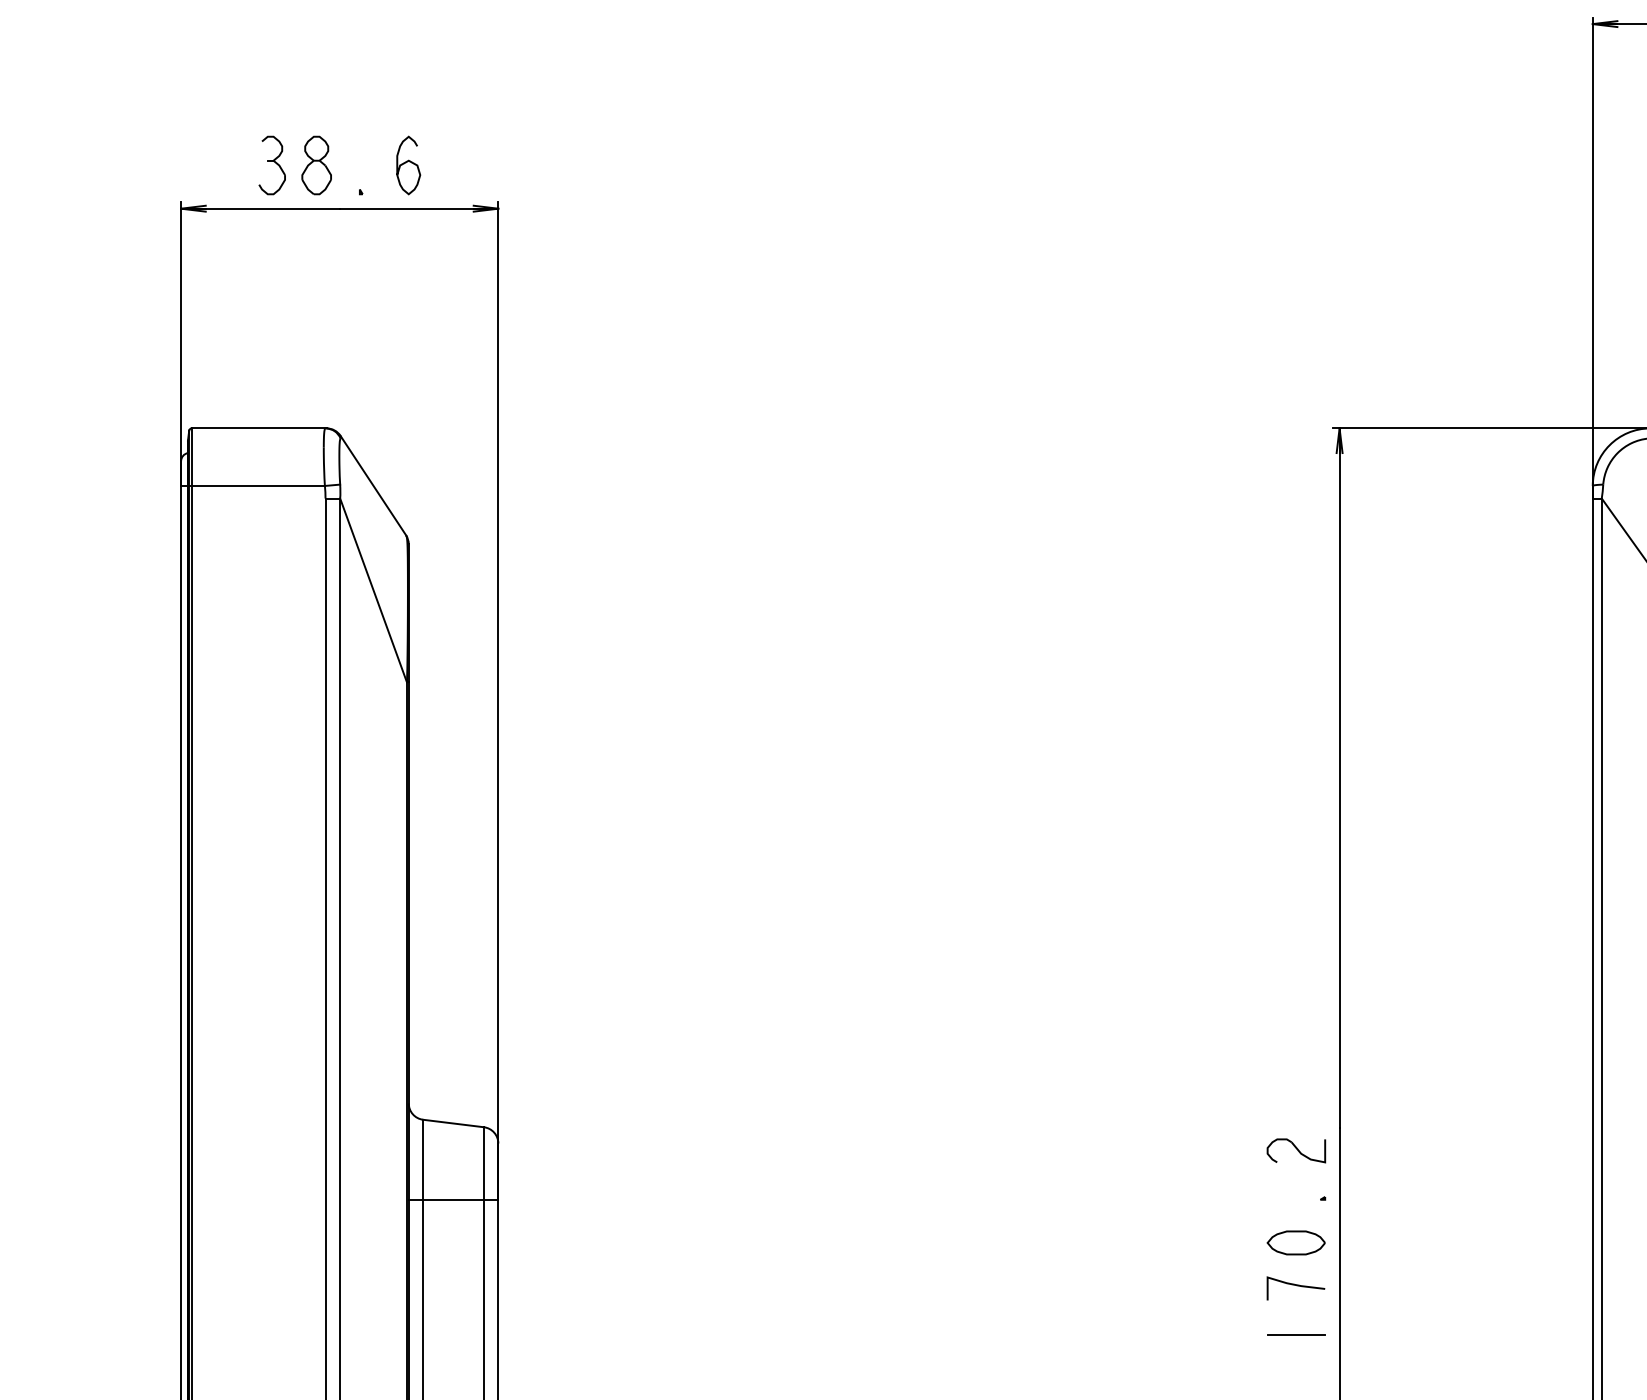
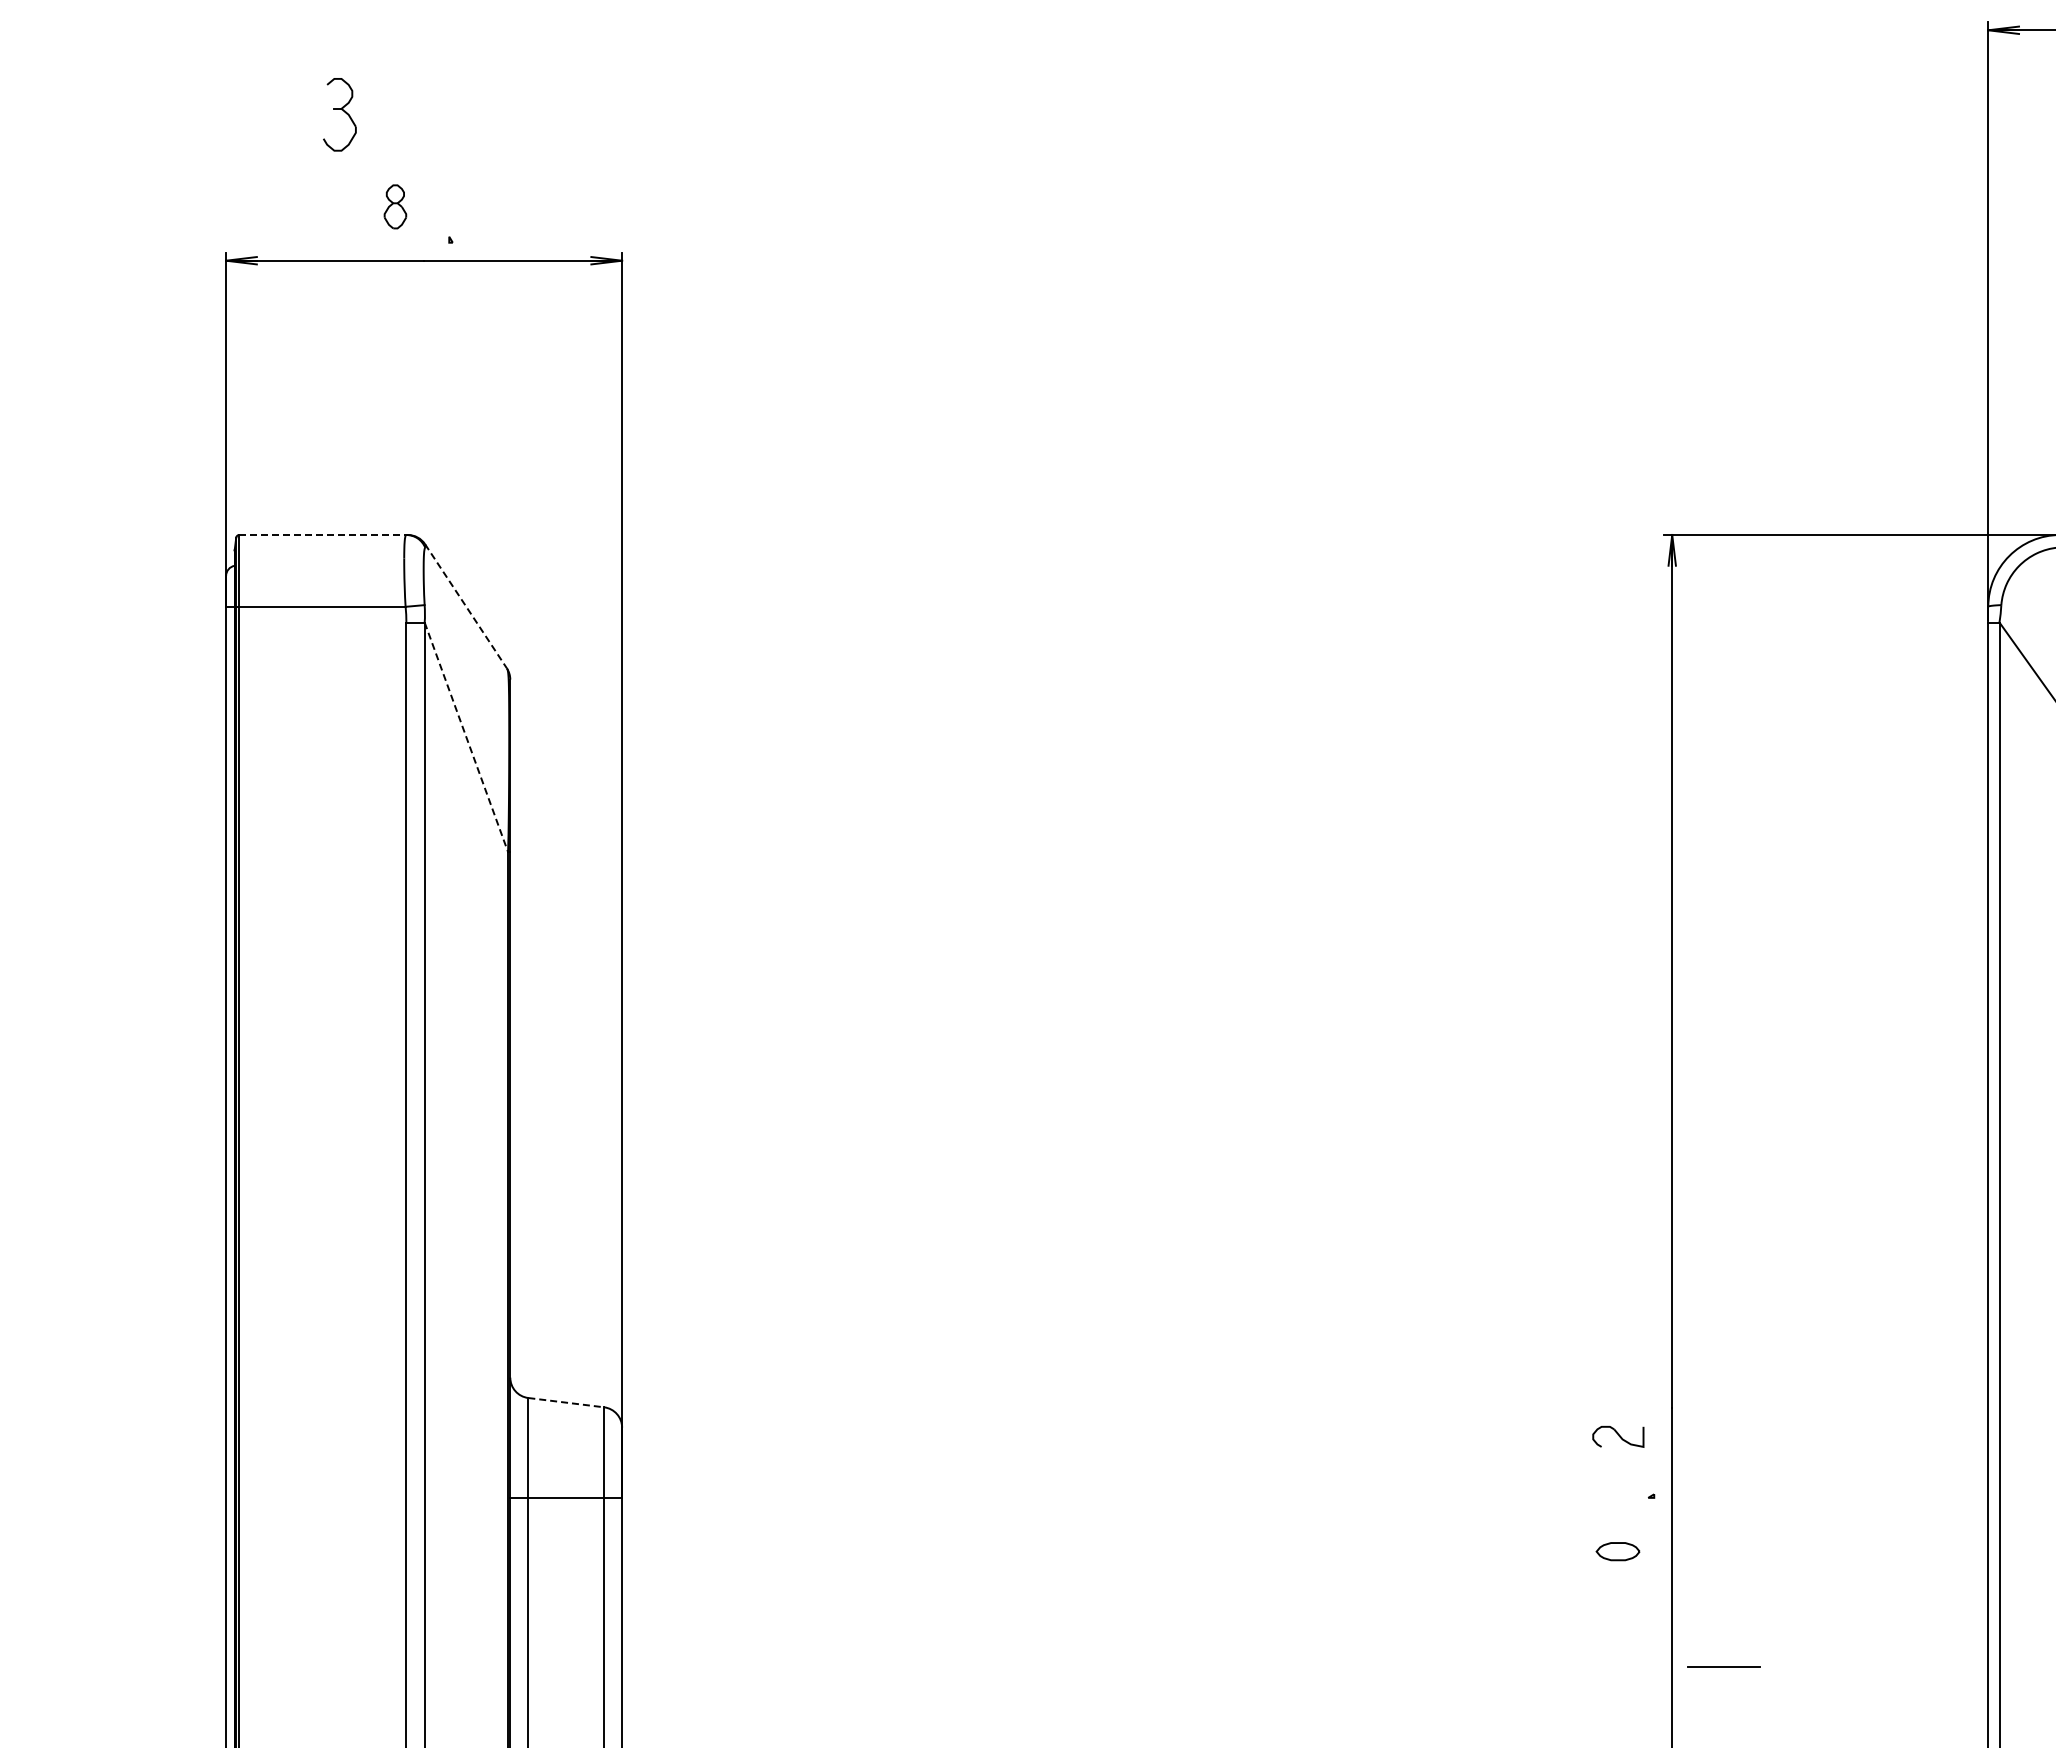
curve: (410, 162) -> (512, 203), removed
part: (271, 165) -> (339, 114), moved
part: (316, 165) -> (395, 206), size x0.6
line: (259, 428) -> (324, 535), solid -> dashed
line: (373, 485) -> (466, 606), solid -> dashed
line: (373, 590) -> (466, 737), solid -> dashed
line: (453, 1123) -> (566, 1402), solid -> dashed
part: (1296, 1150) -> (1618, 1436), size x0.7
part: (1295, 1242) -> (1617, 1551), size x0.6
curve: (1295, 1286) -> (1617, 1605), removed
line: (1295, 1334) -> (1723, 1666), moved

